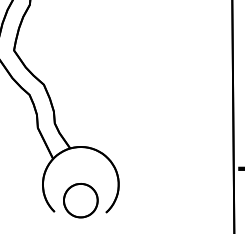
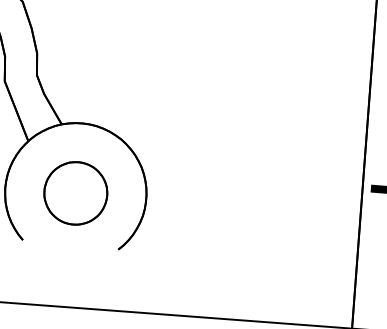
part: (80, 200) -> (75, 193), moved

